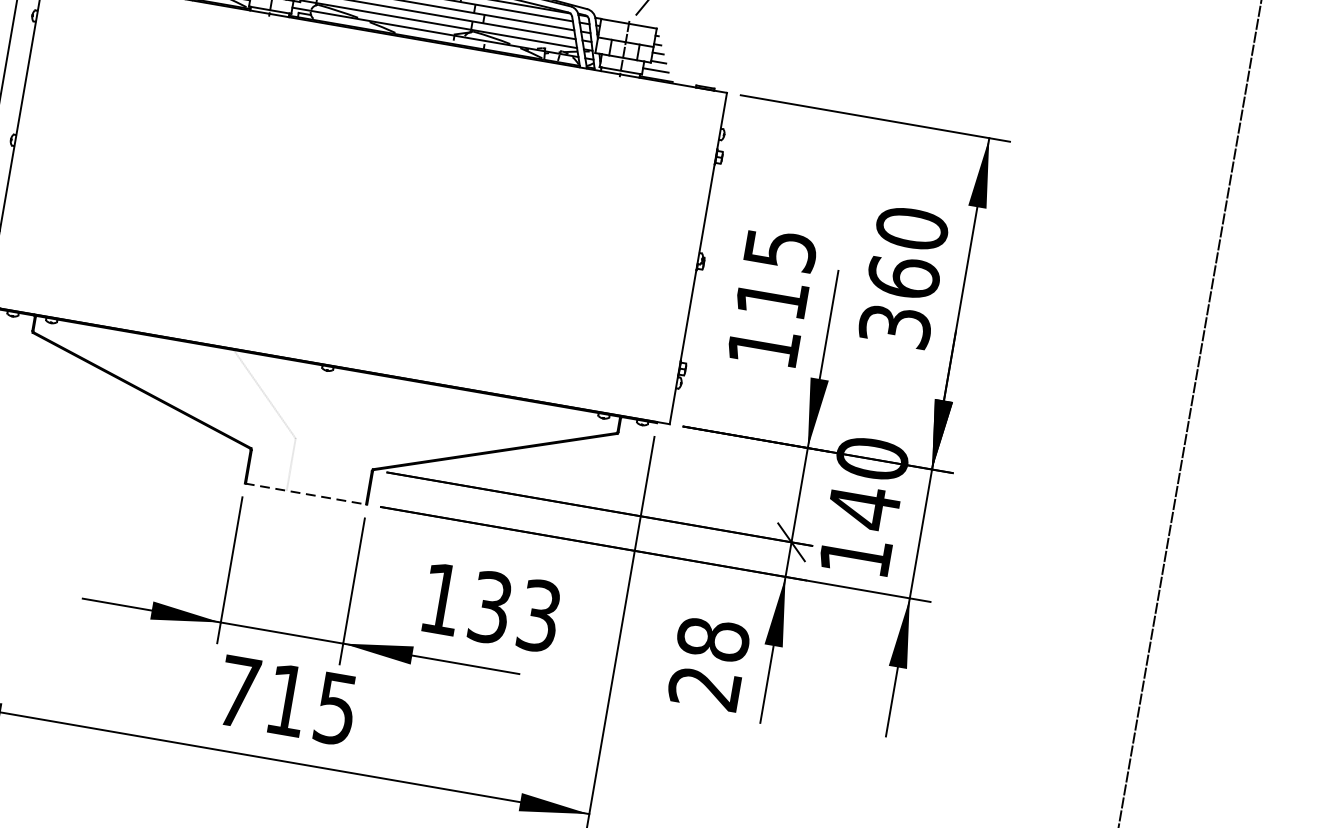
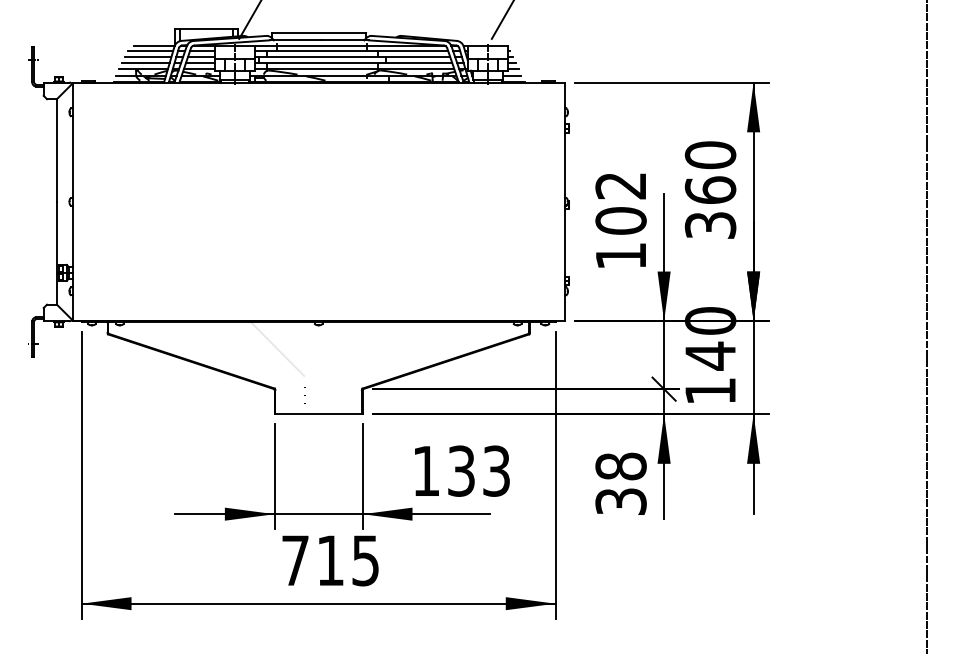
text: (775, 274) -> (620, 203), 115 -> 102
line: (307, 494) -> (319, 414), dashed -> solid
text: (704, 687) -> (620, 501), 28 -> 38

